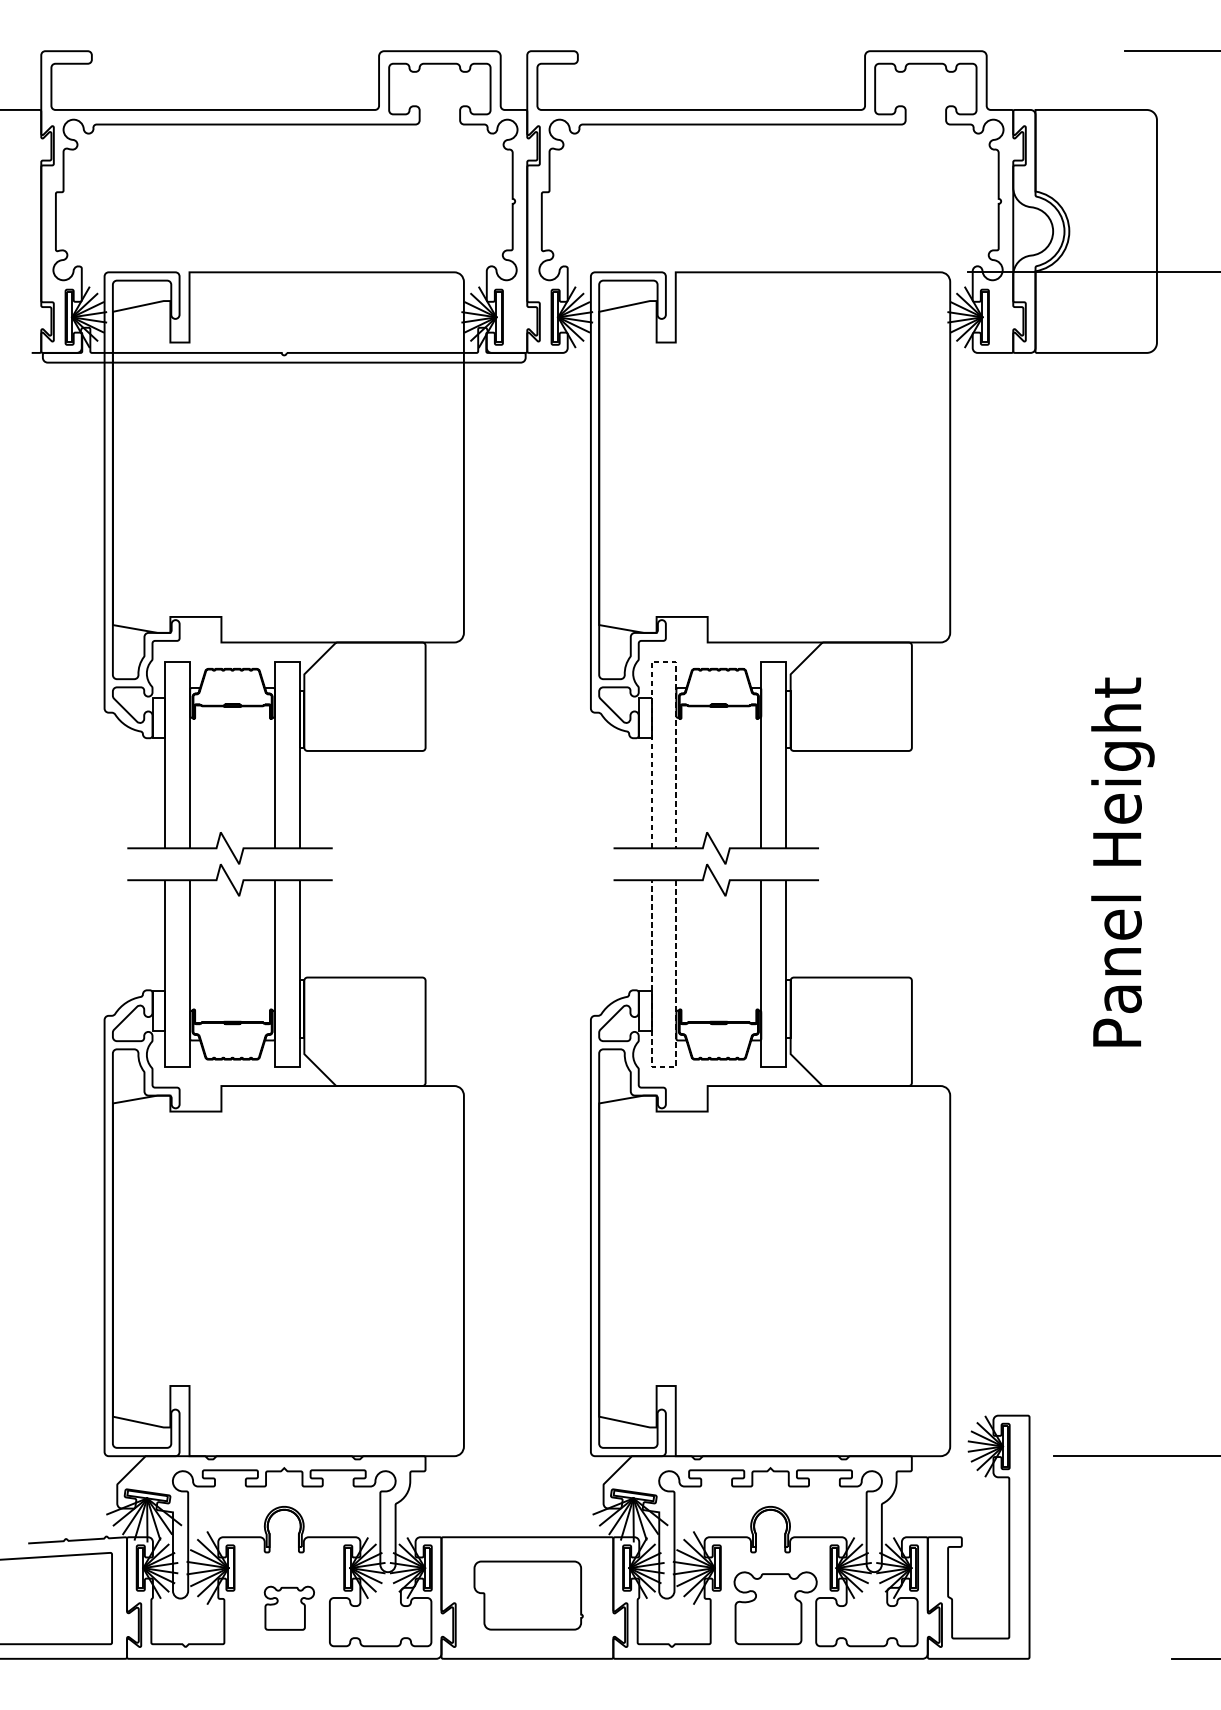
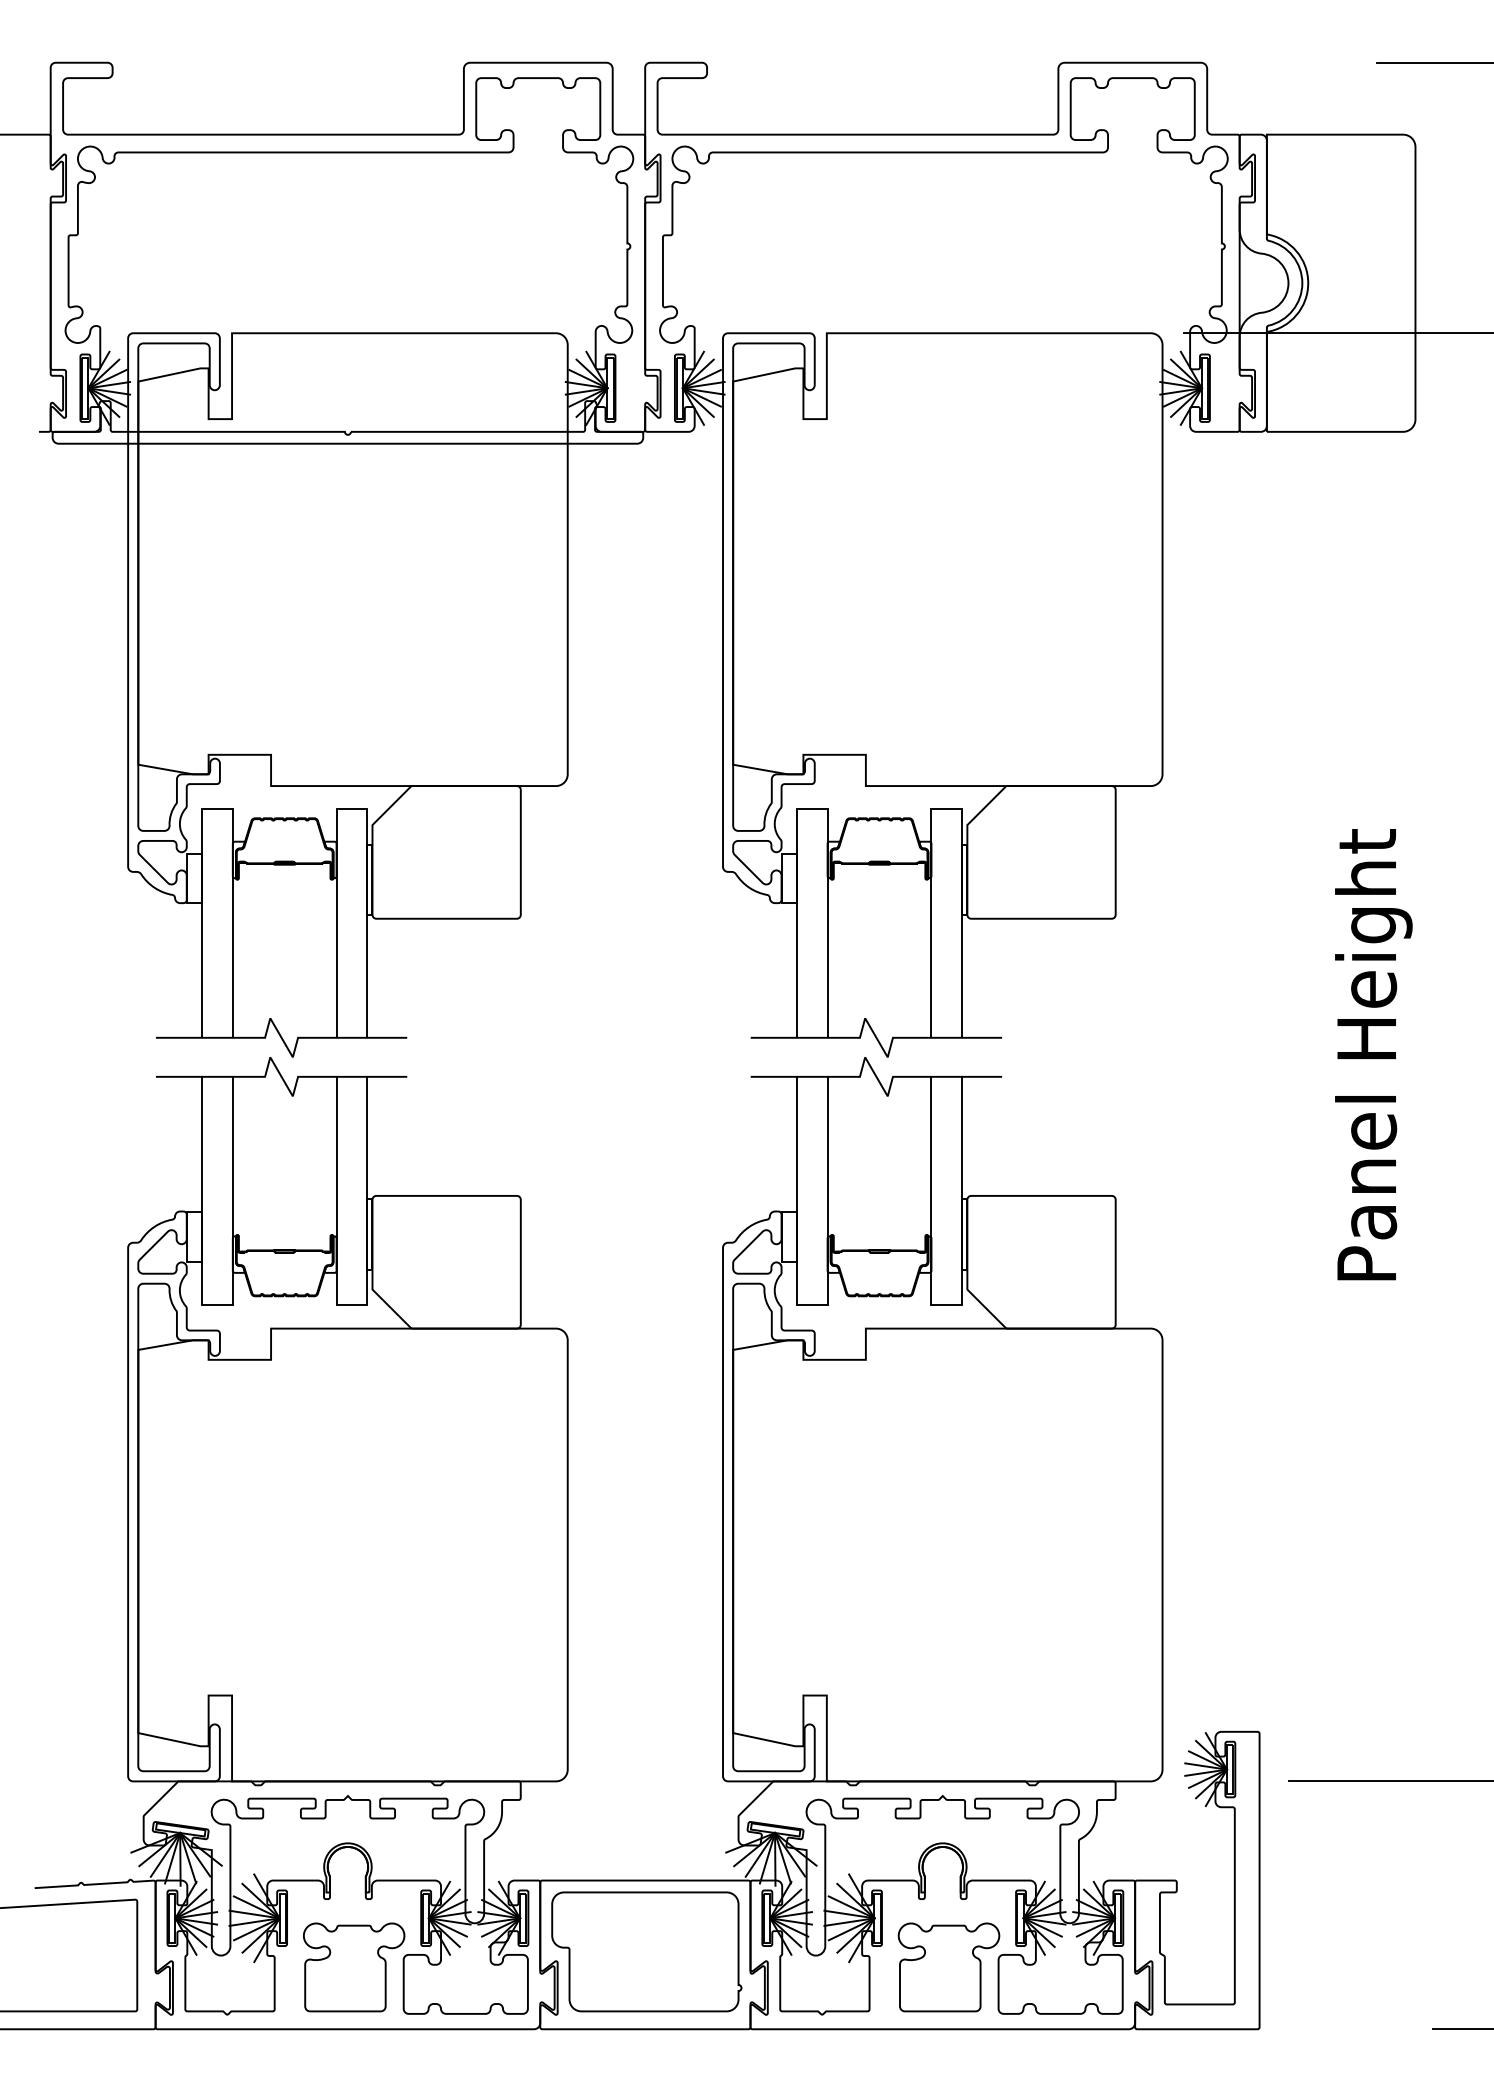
line: (664, 661) -> (812, 809), dashed -> solid
line: (663, 1067) -> (811, 1305), dashed -> solid
part: (528, 1595) -> (646, 1951), size x1.43
part: (289, 1608) -> (354, 1967), size x1.67

